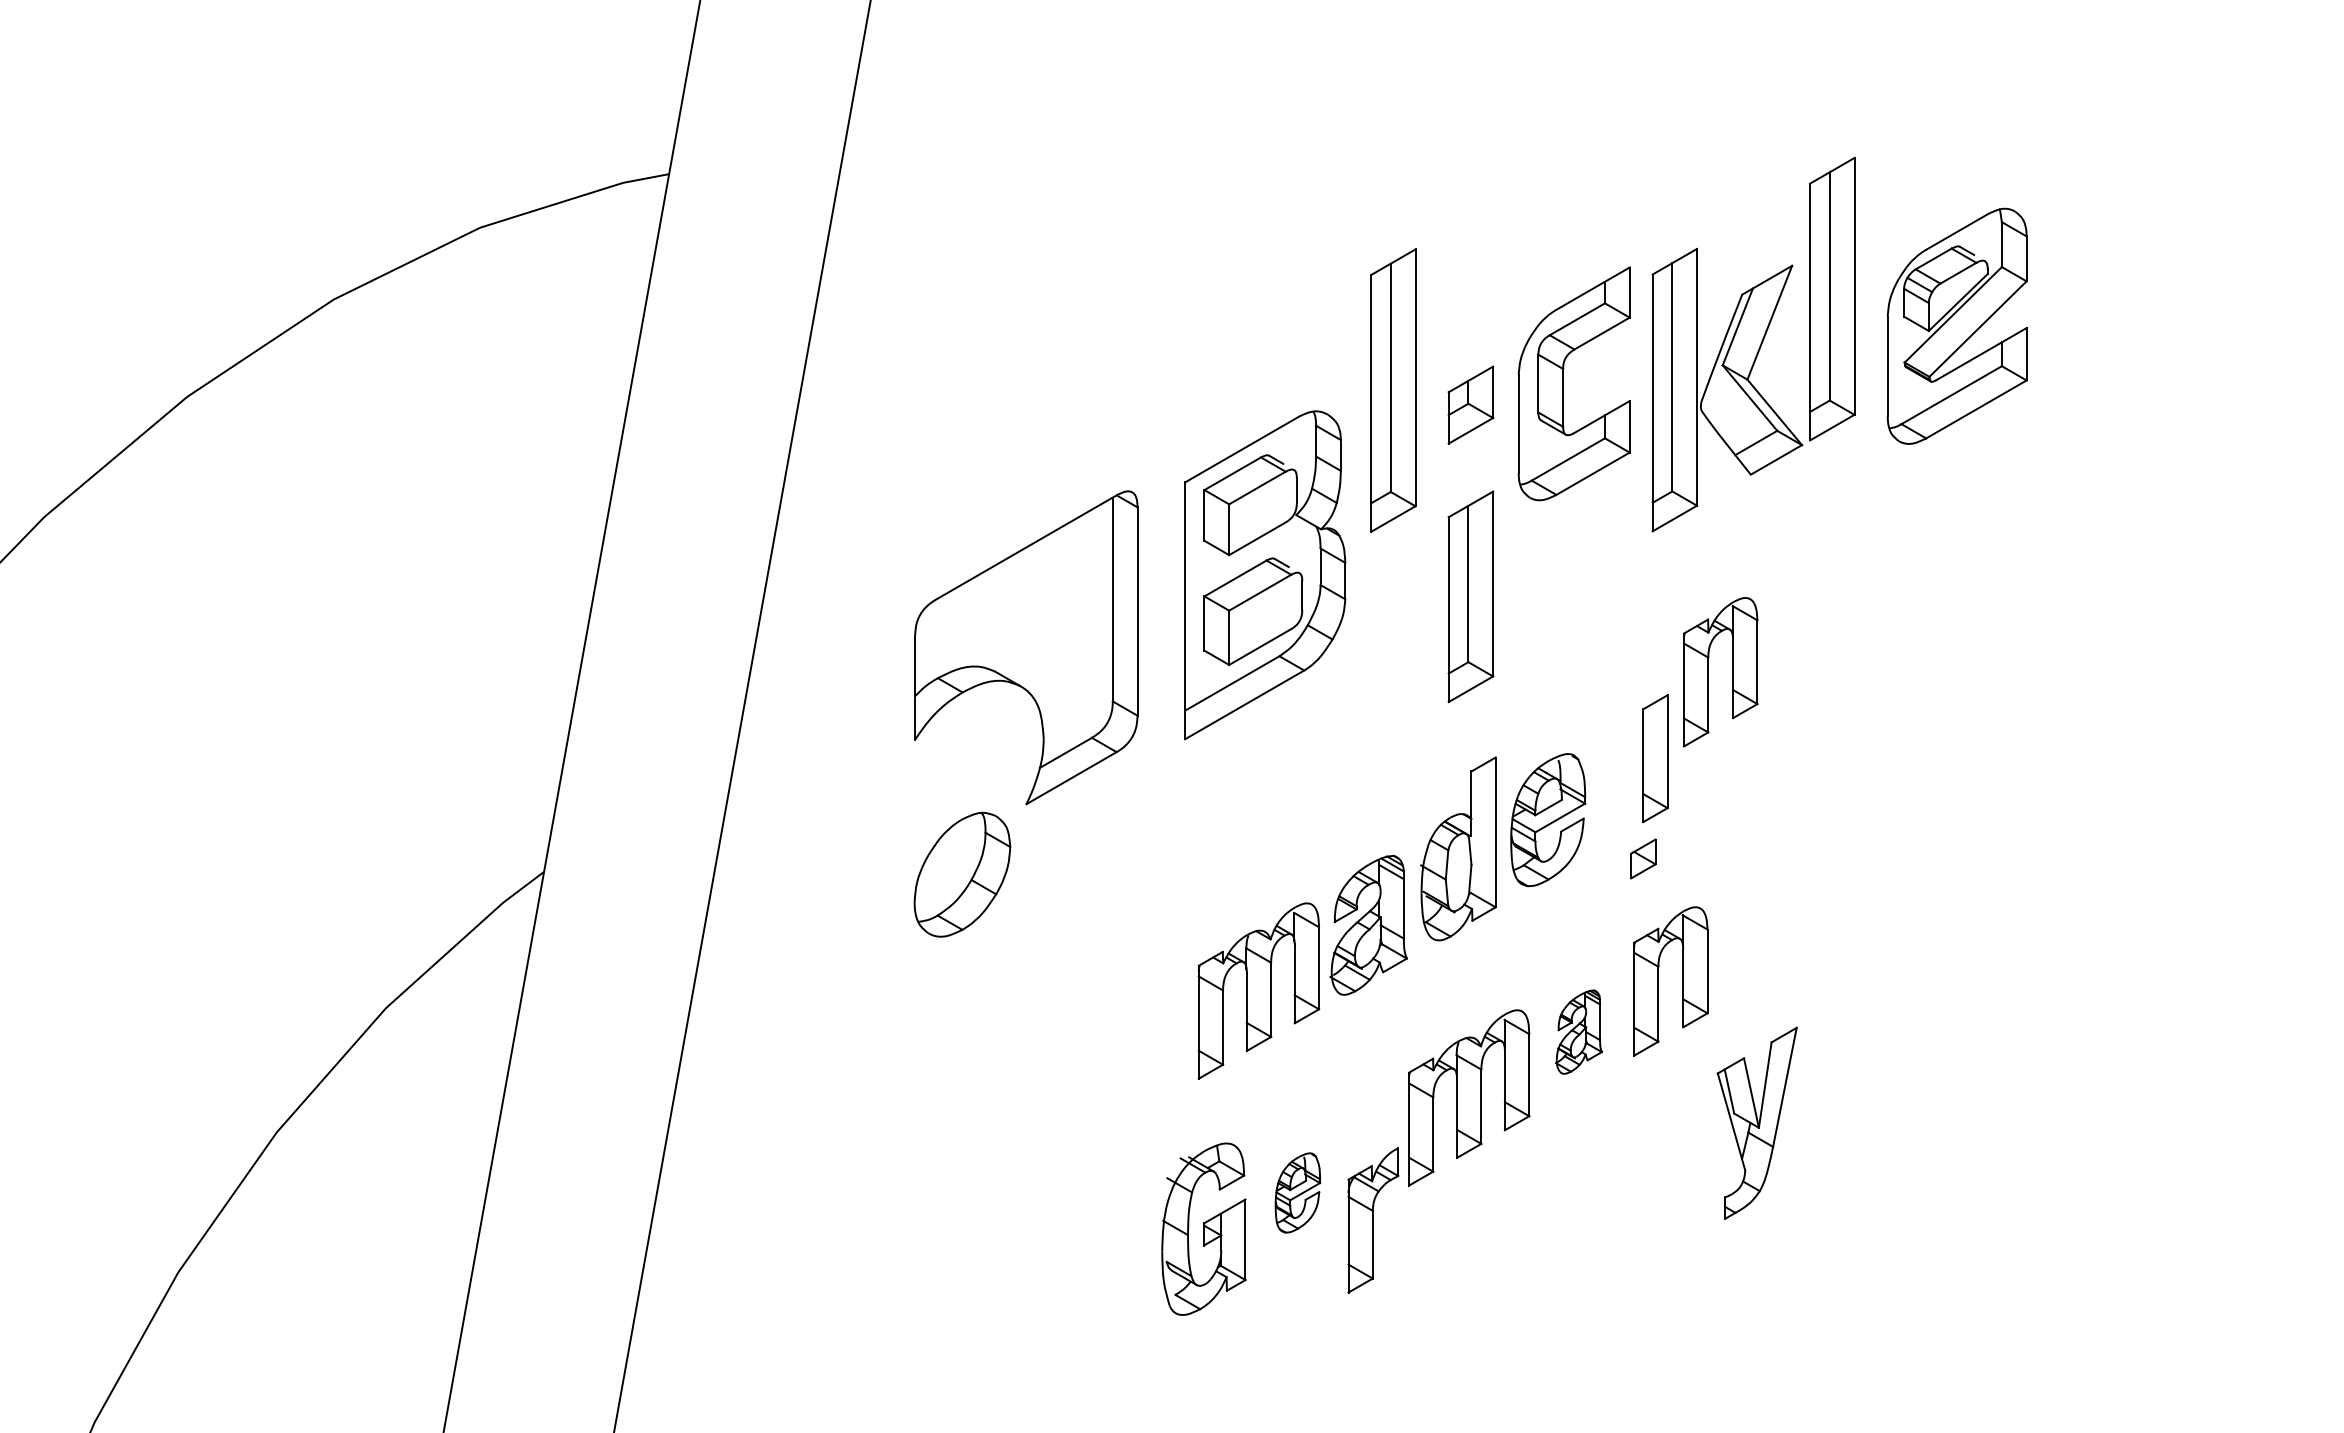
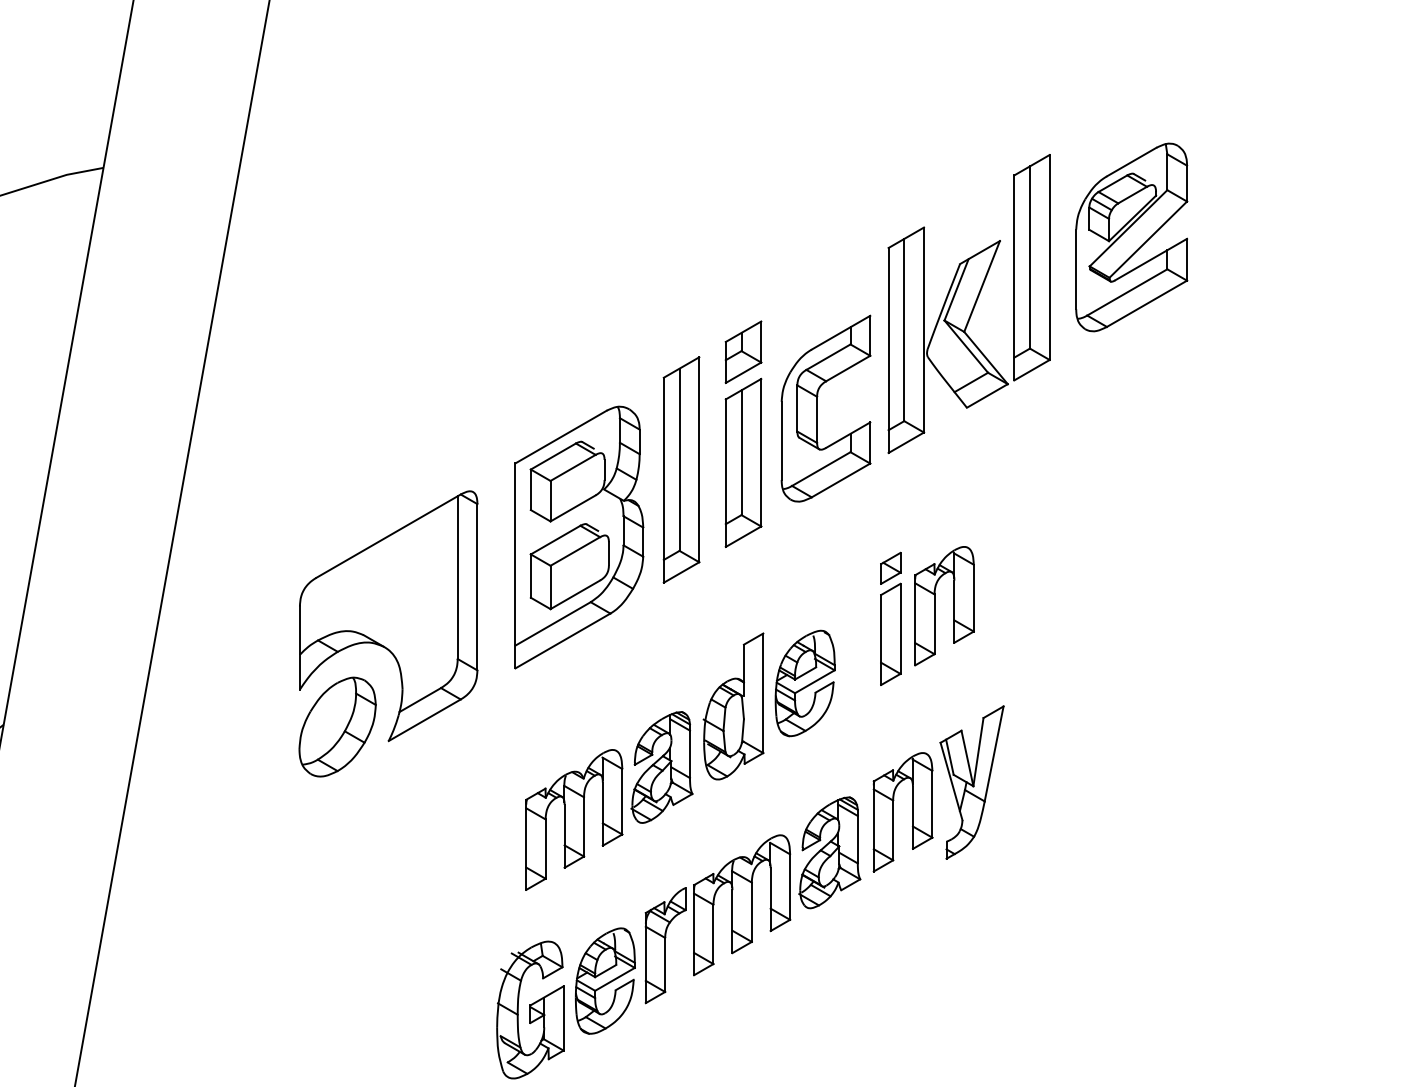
part: (1956, 325) -> (1131, 236), moved
part: (1563, 383) -> (817, 408), moved
part: (1393, 390) -> (681, 469), moved
part: (1265, 575) -> (579, 537), moved
part: (1470, 596) -> (743, 462), moved
part: (1026, 647) -> (388, 615), moved
part: (1708, 672) -> (934, 606), moved
part: (1643, 858) -> (890, 568), moved
part: (1578, 1031) -> (829, 852), size x1.67
part: (1756, 1122) -> (971, 781), moved
part: (1297, 1192) -> (605, 980), size x1.67
part: (1373, 1220) -> (665, 945), moved

